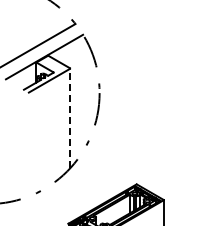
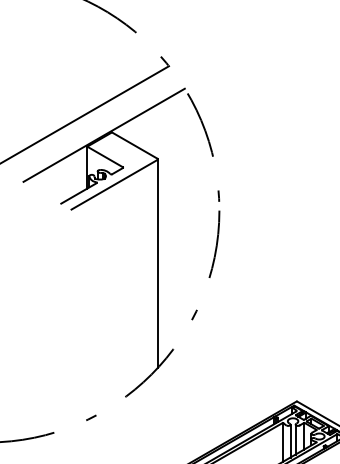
line: (70, 118) -> (158, 263), dashed -> solid

